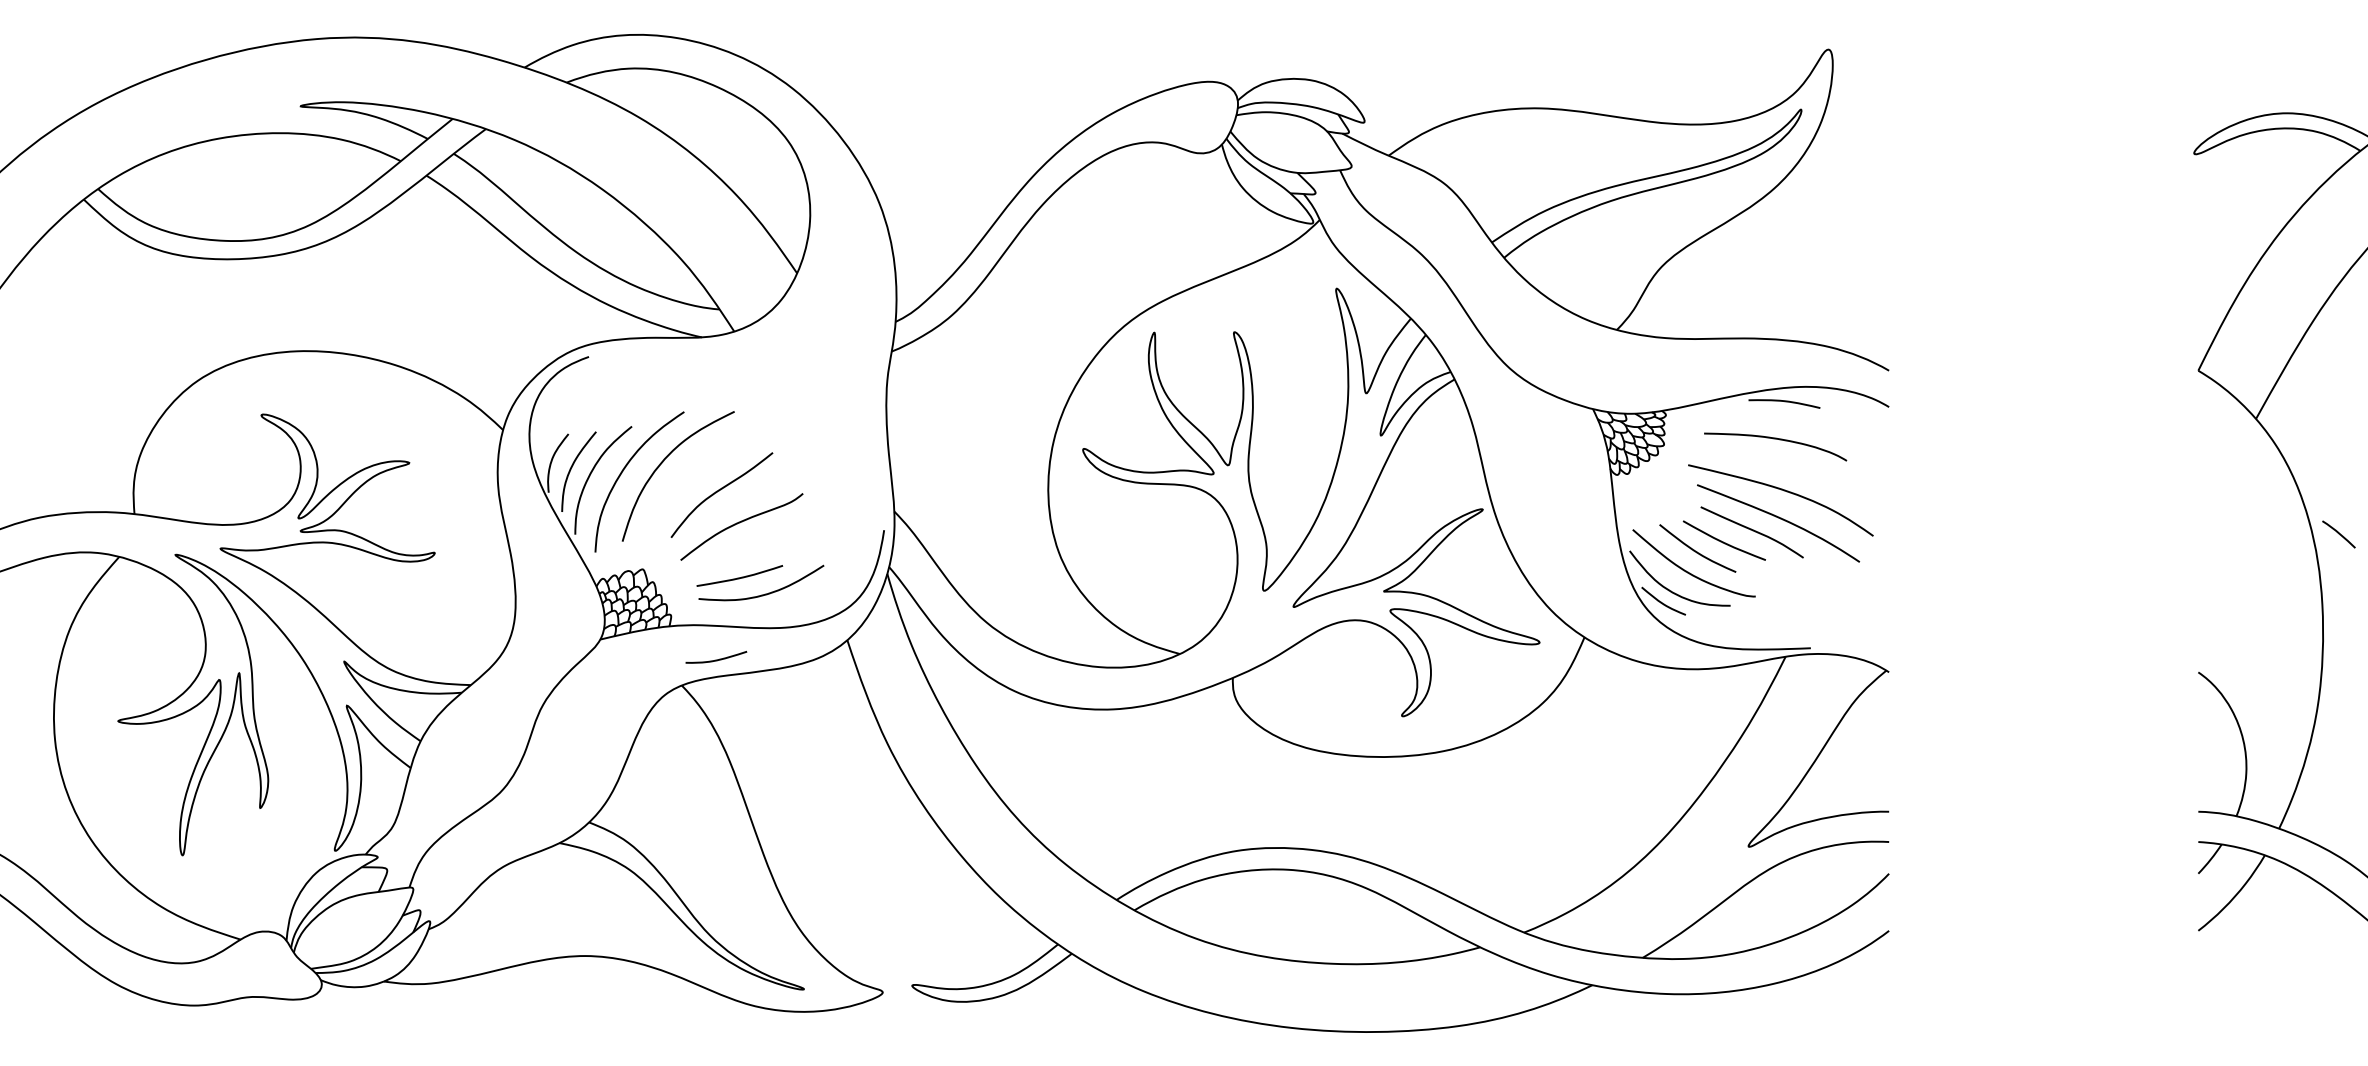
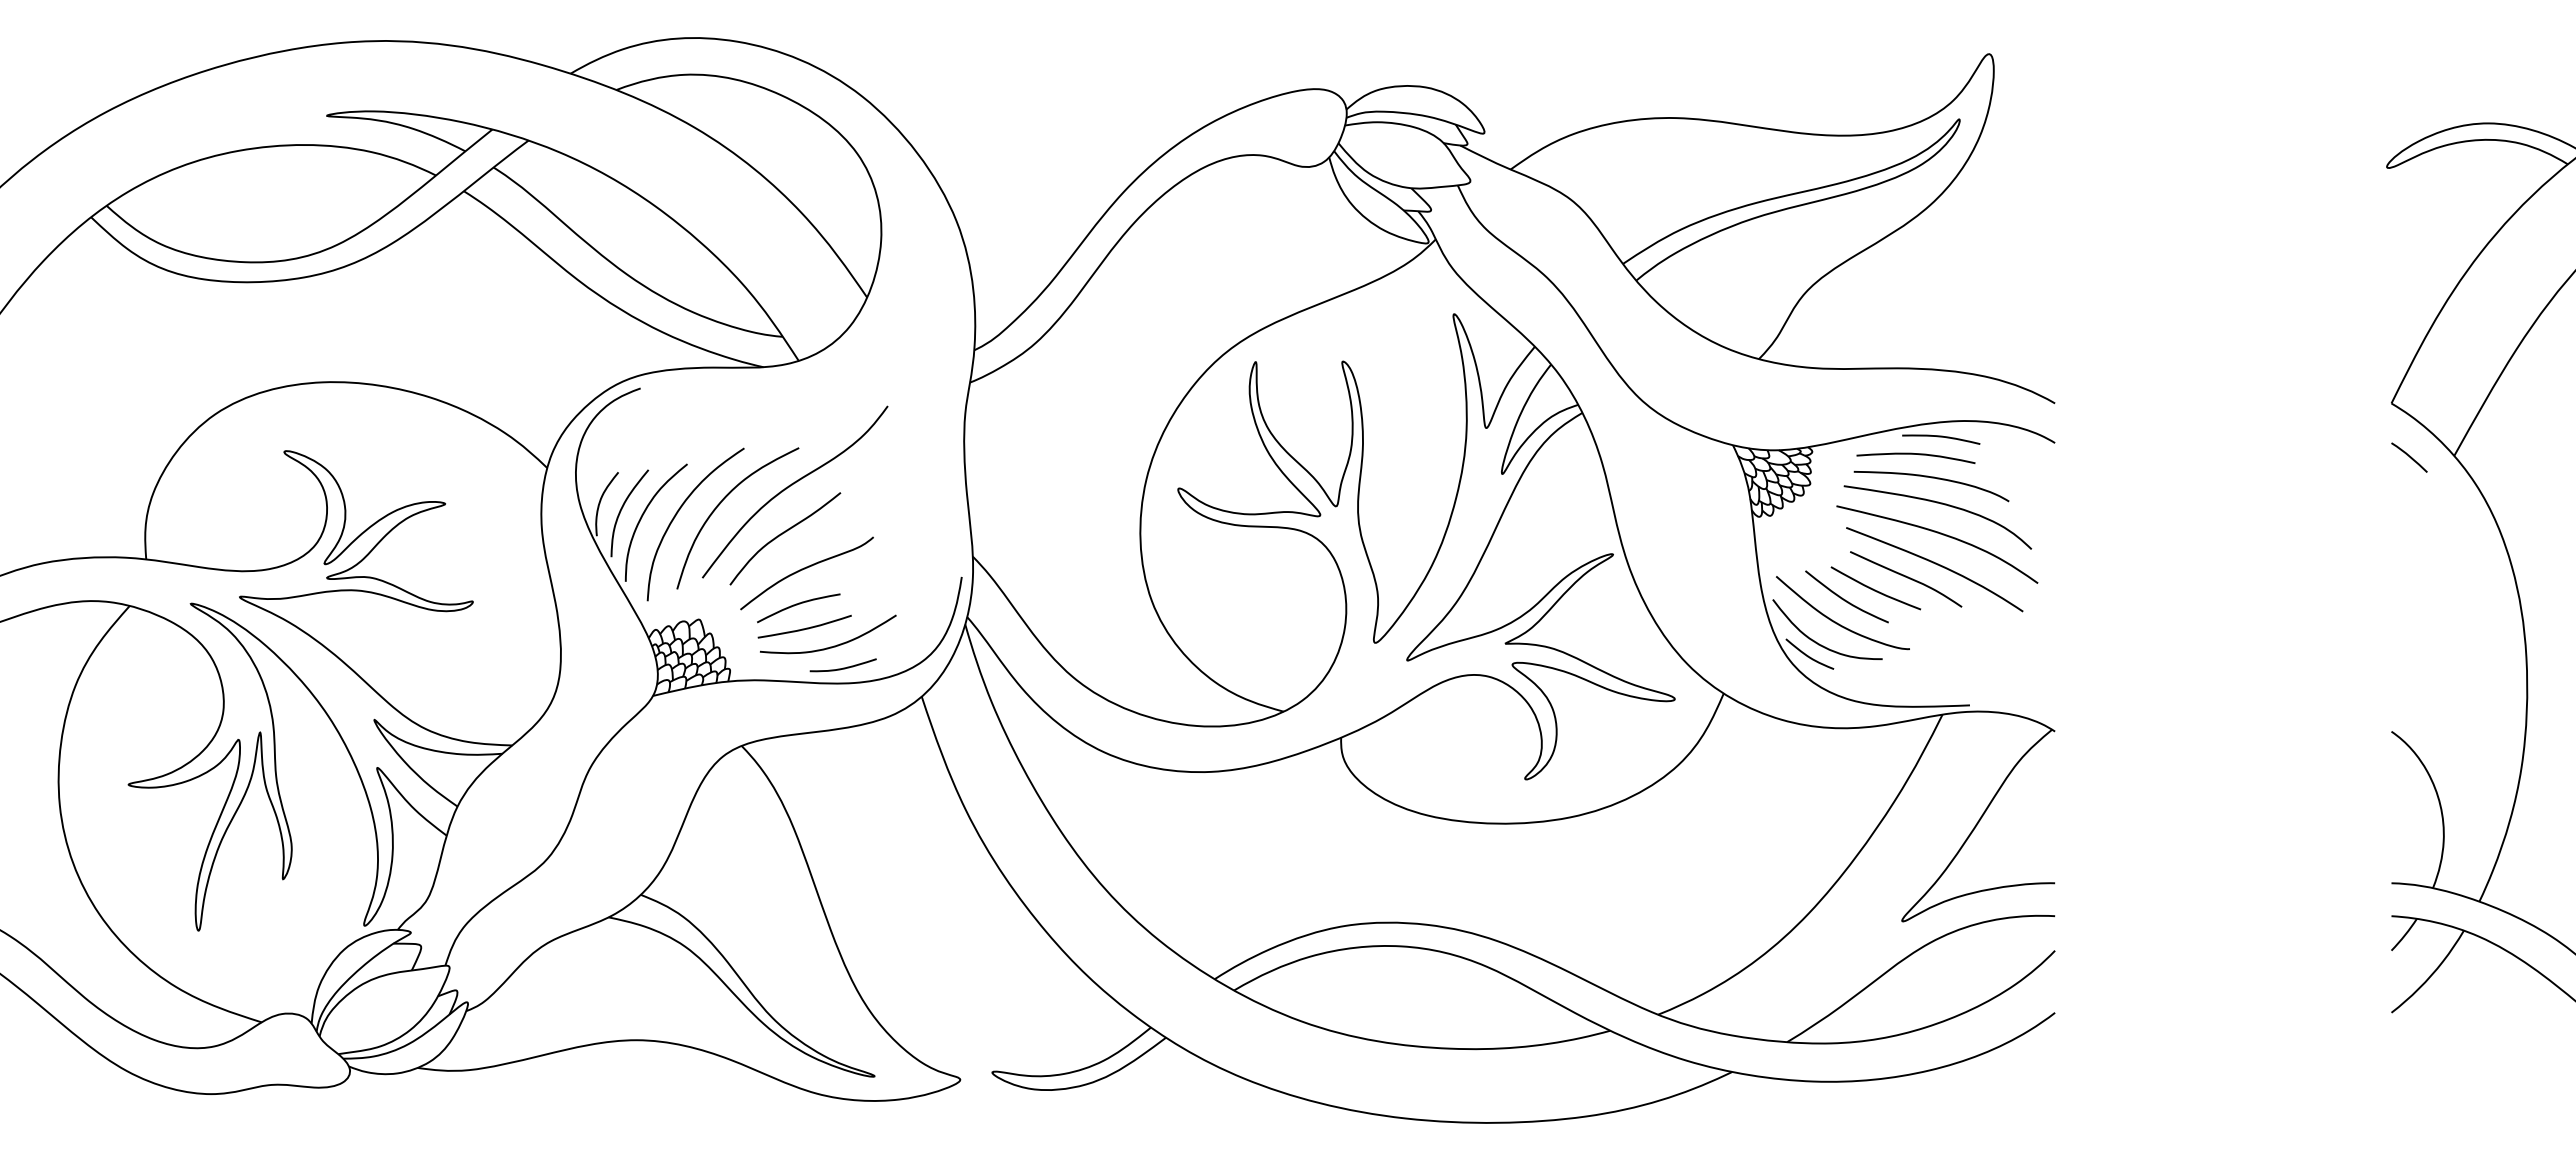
curve: (1760, 417) -> (1915, 454), added
curve: (728, 446) -> (792, 485), added
curve: (1783, 463) -> (1940, 504), added
curve: (2338, 534) -> (2409, 457), moved
curve: (733, 556) -> (797, 605), added
curve: (716, 659) -> (843, 667), moved

